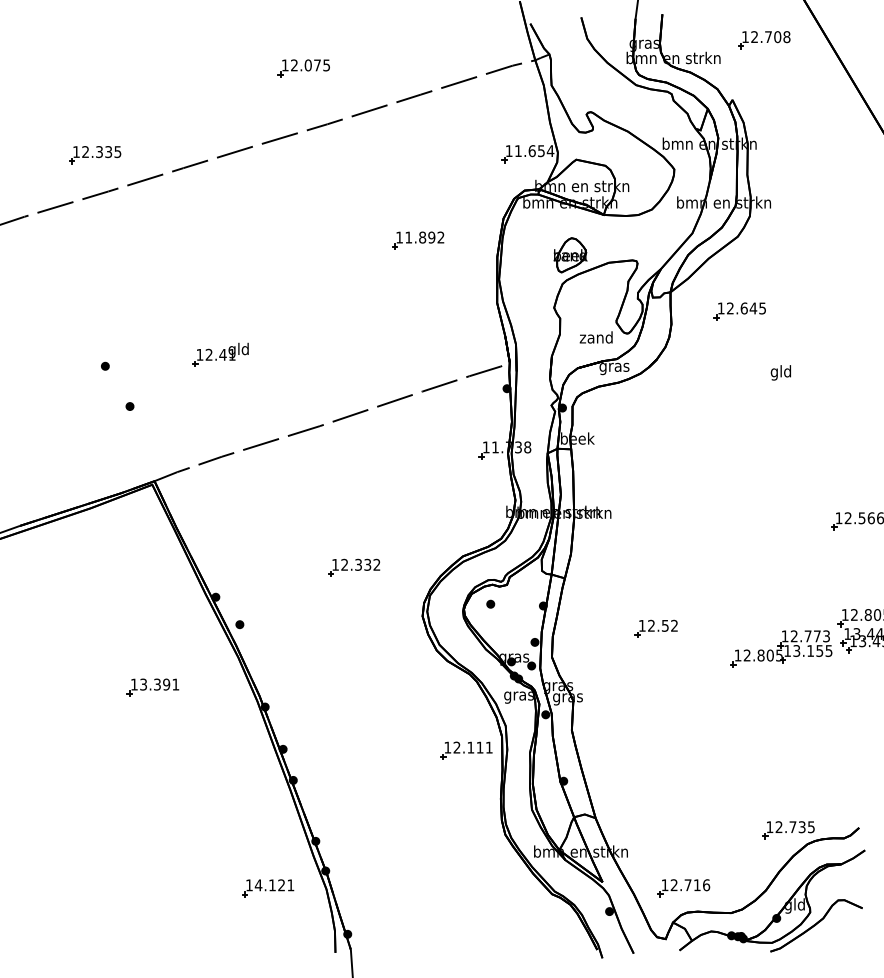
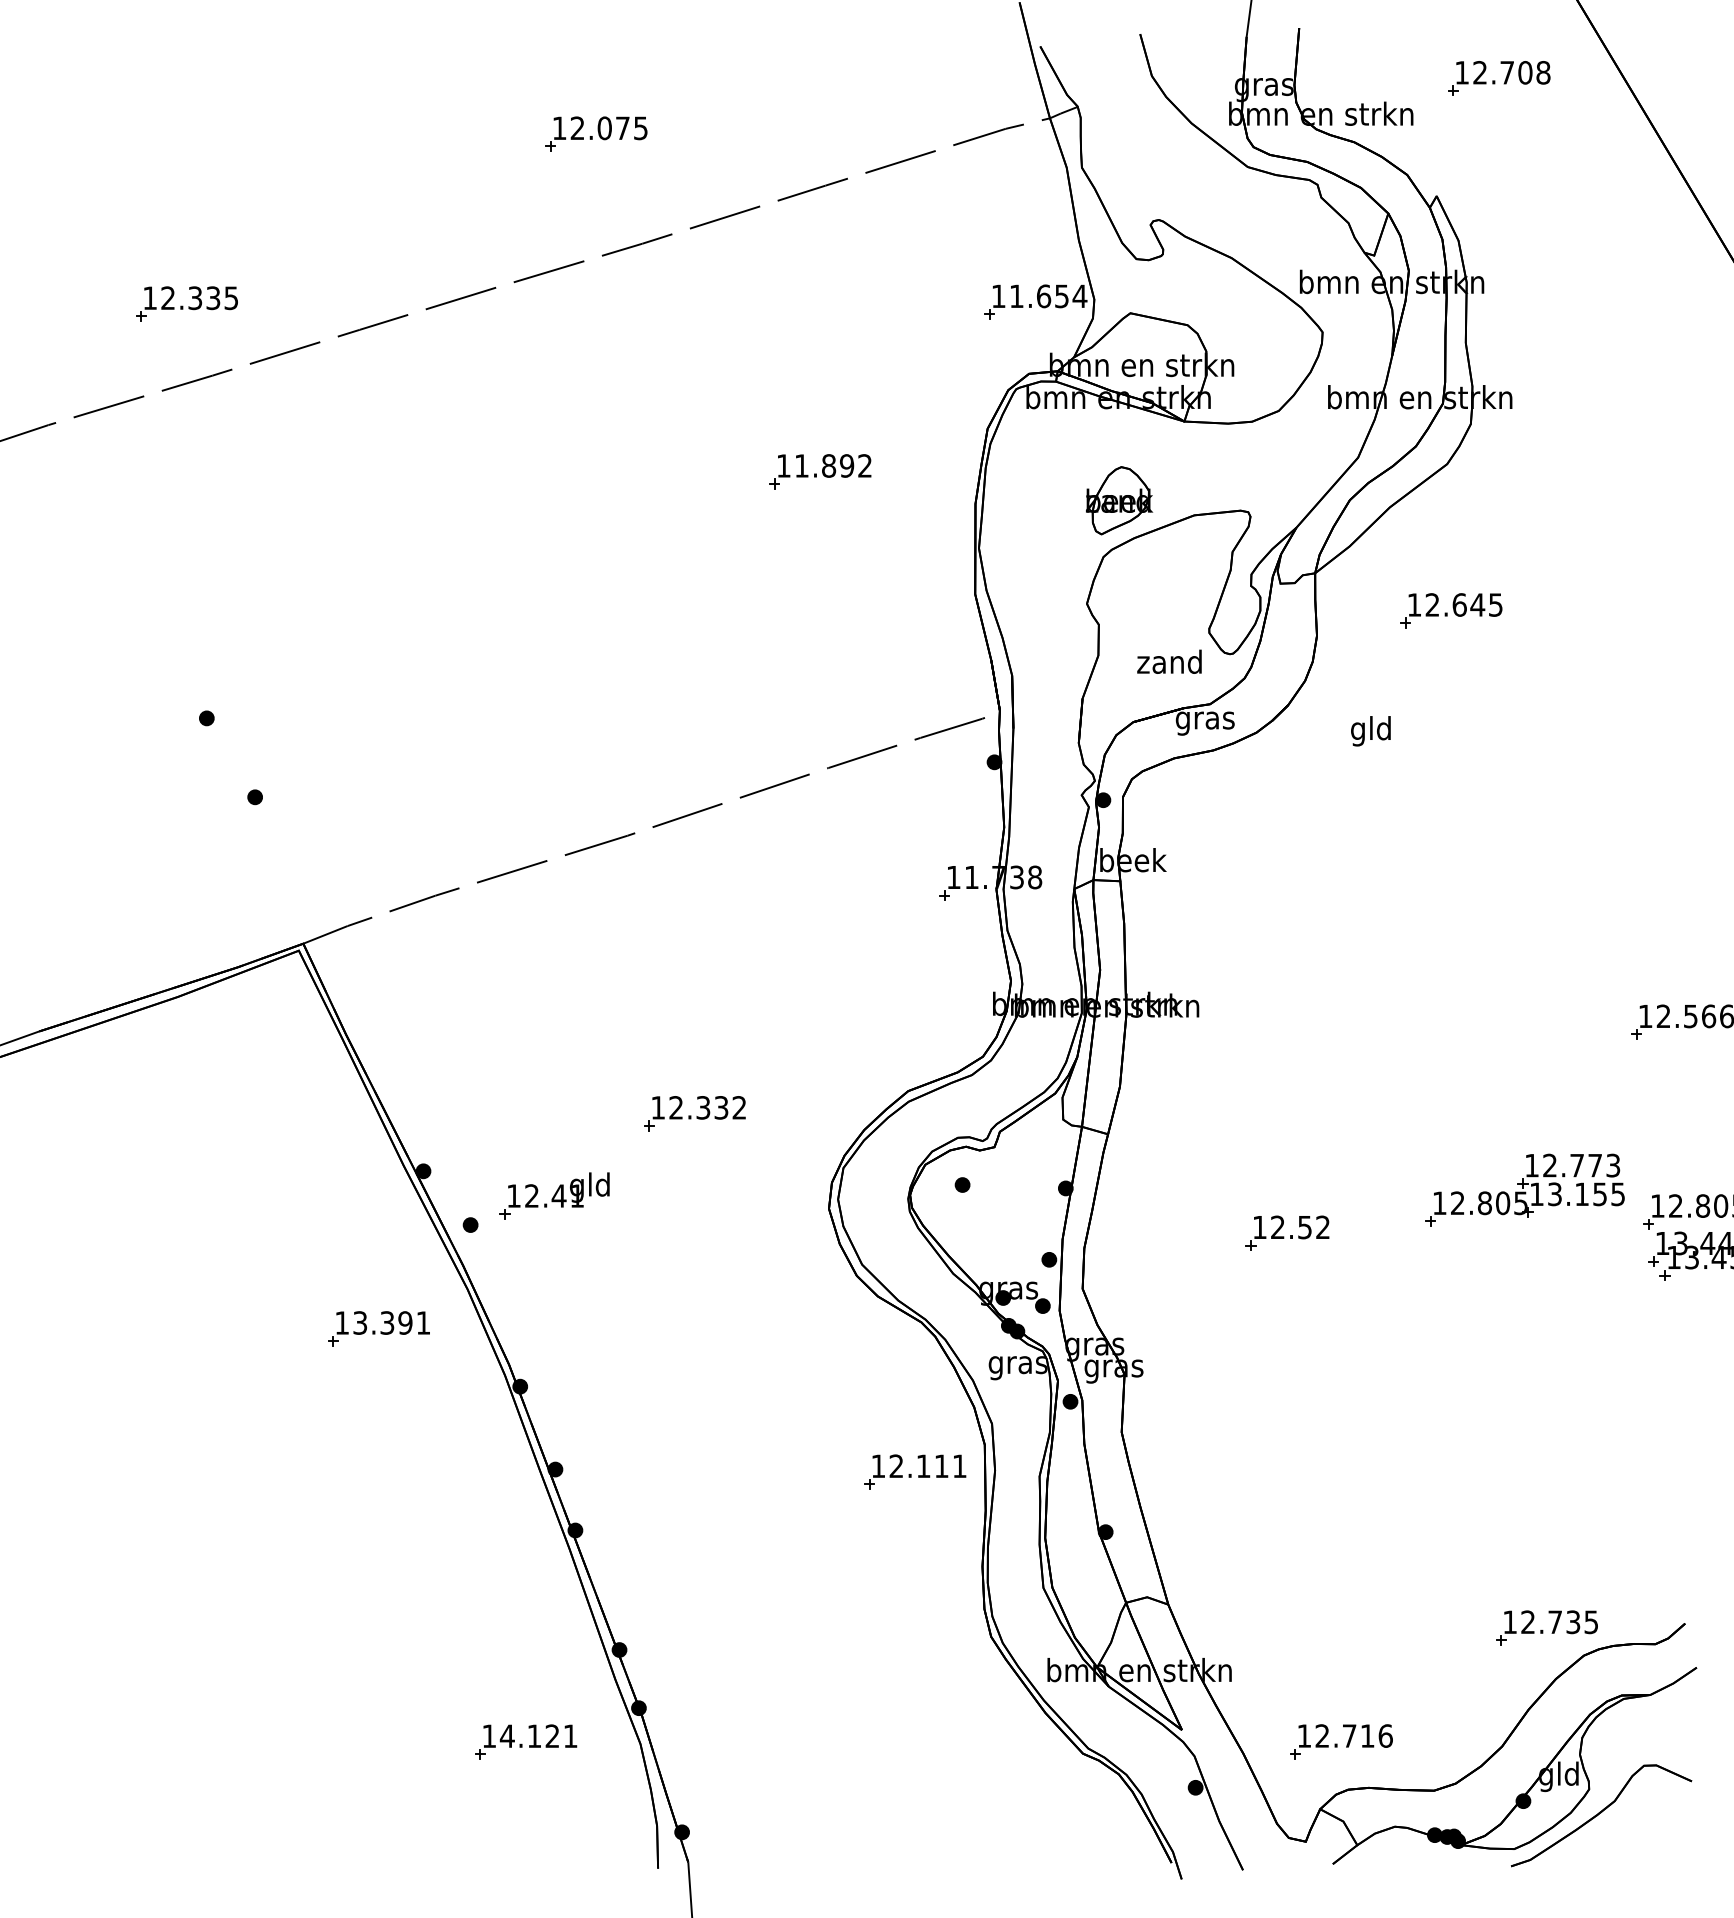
part: (220, 354) -> (554, 1195), moved
text: (780, 372) -> (1370, 730), moved
part: (781, 648) -> (1524, 1189), moved
part: (152, 687) -> (377, 1328), moved

